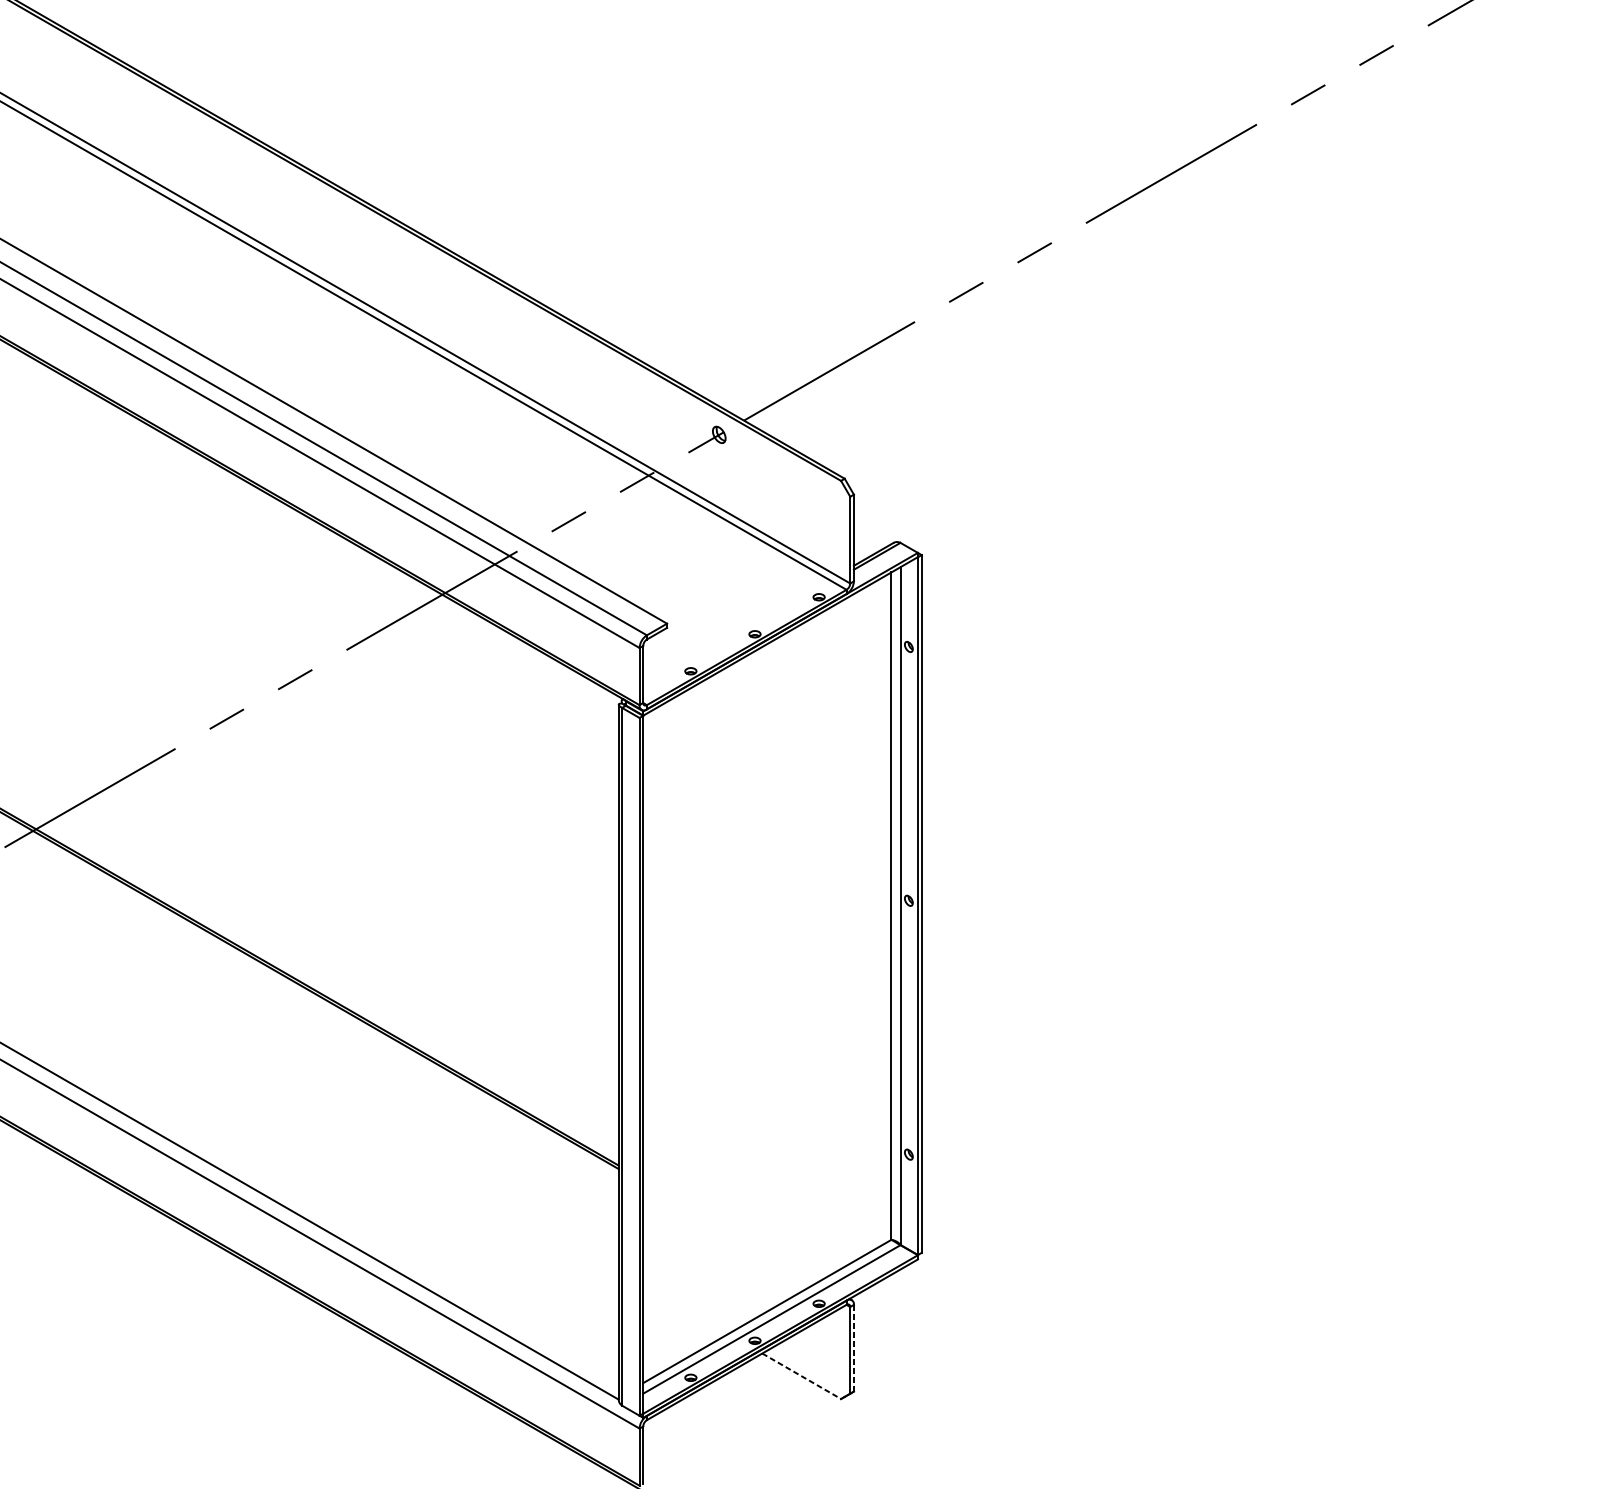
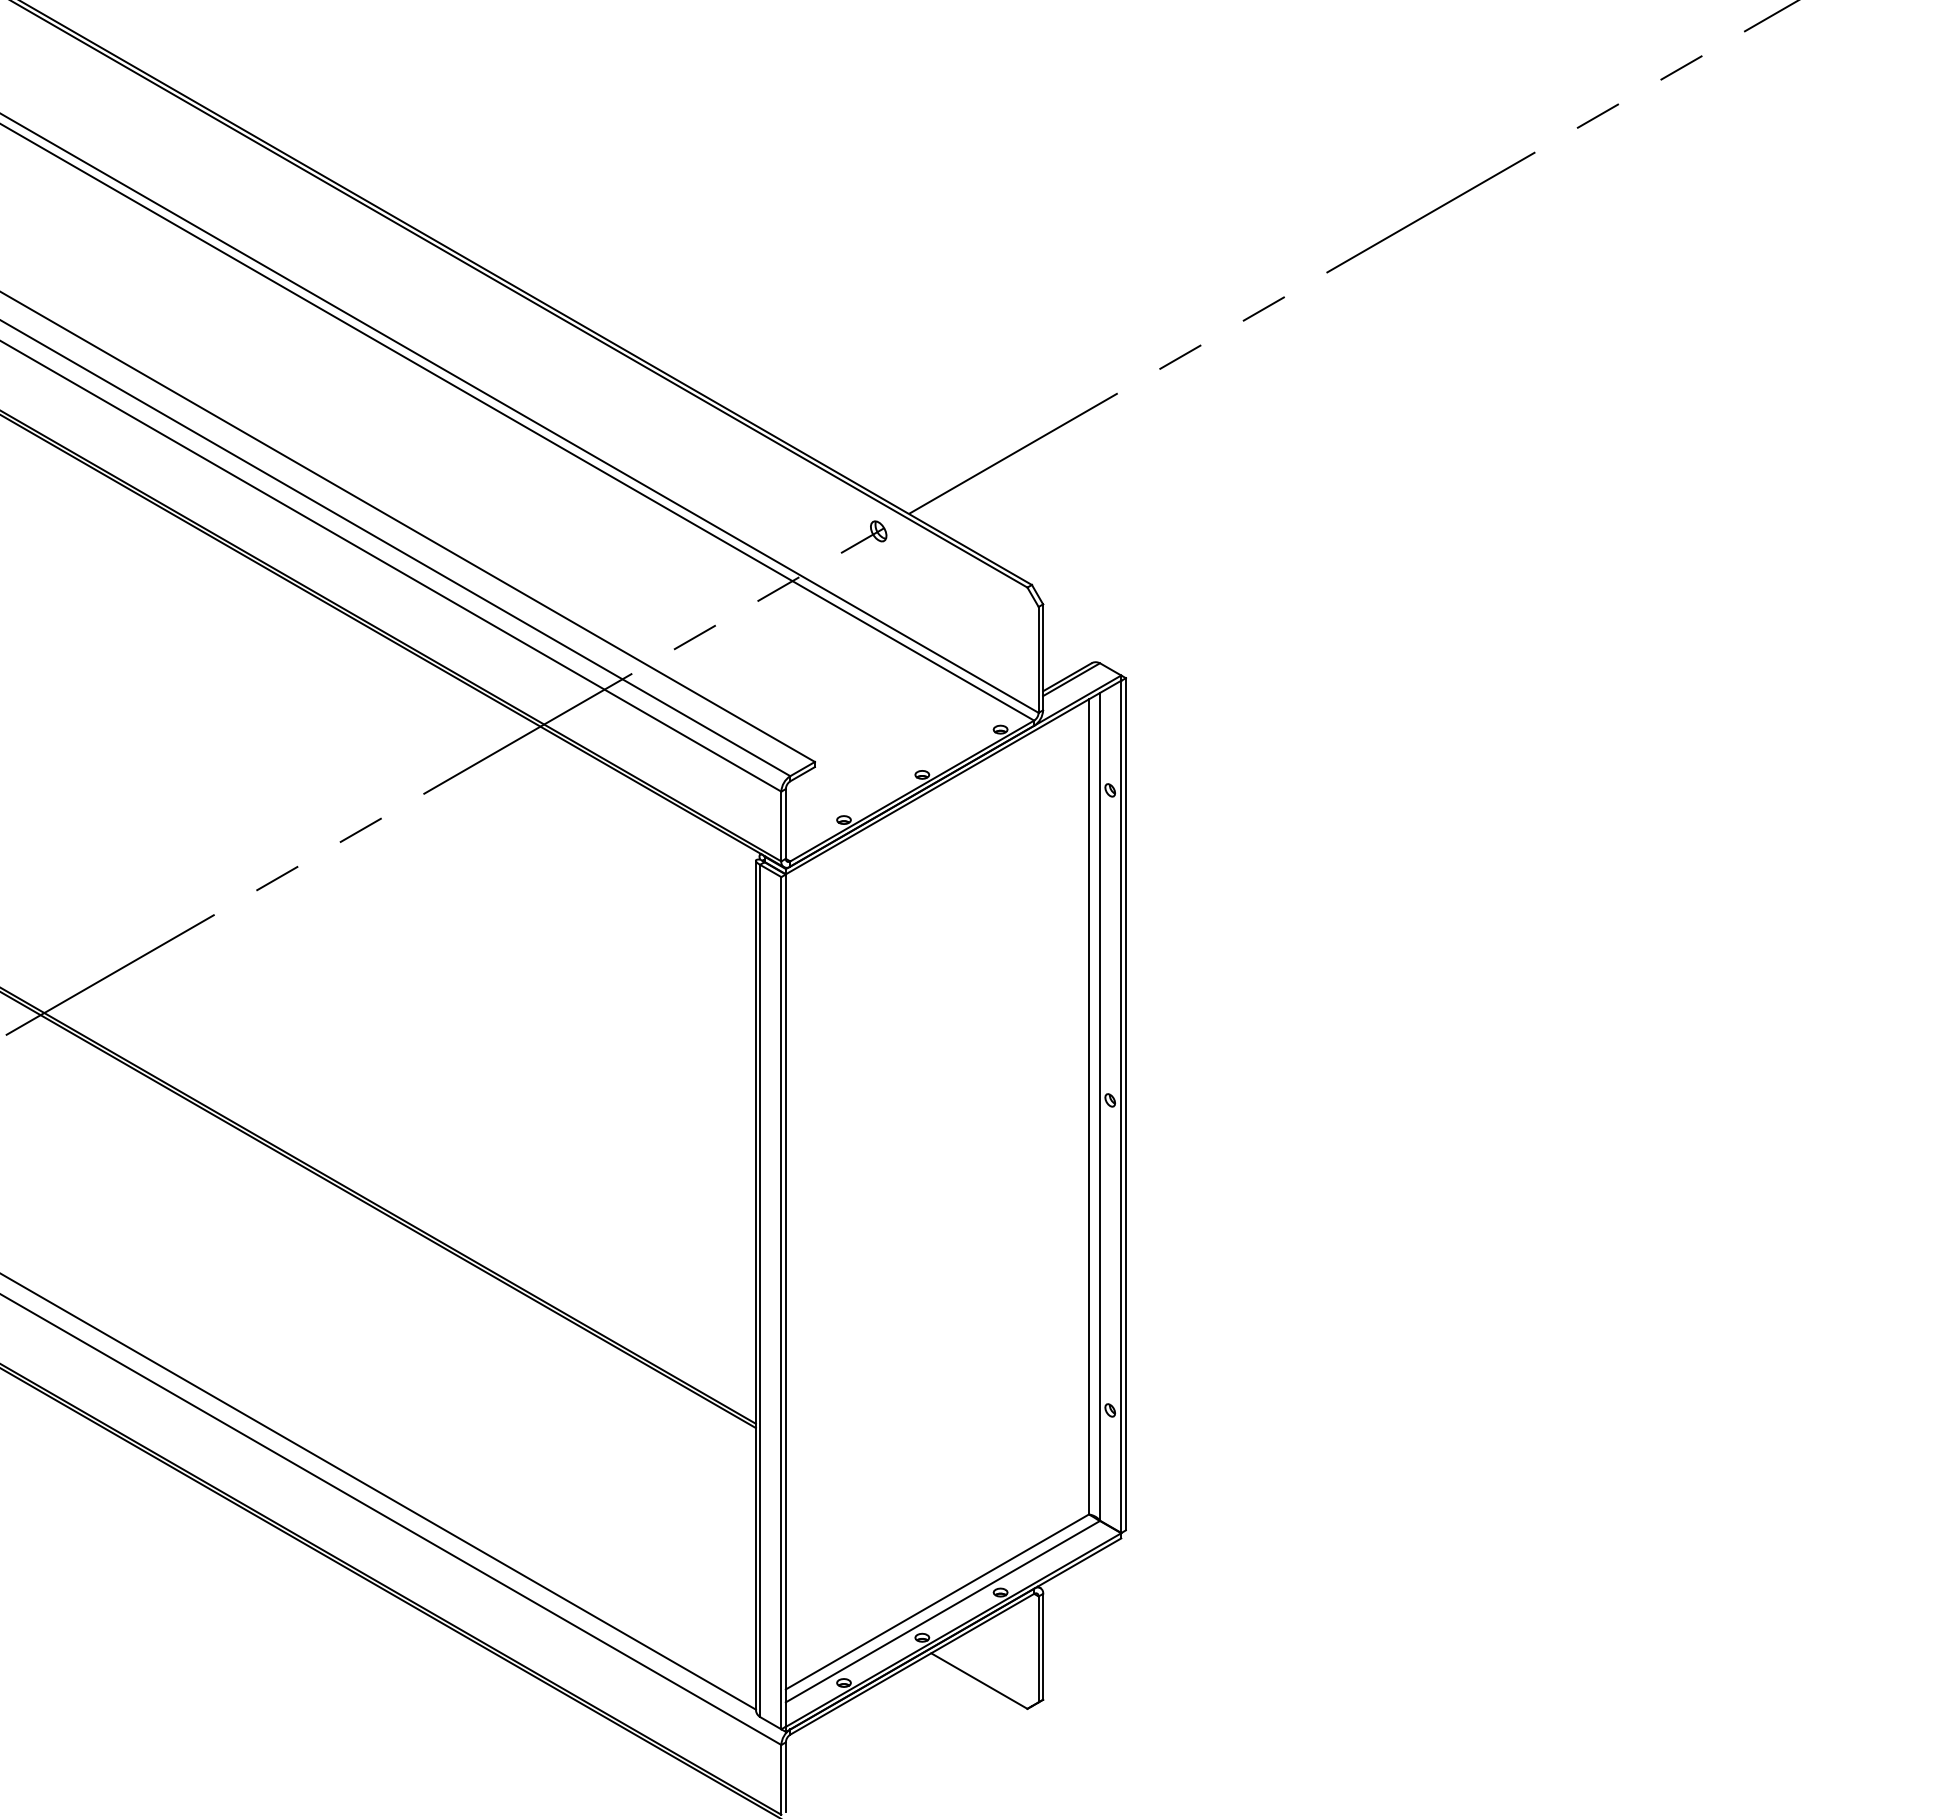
line: (854, 1347) -> (1043, 1646), dashed -> solid
line: (801, 1376) -> (979, 1681), dashed -> solid

